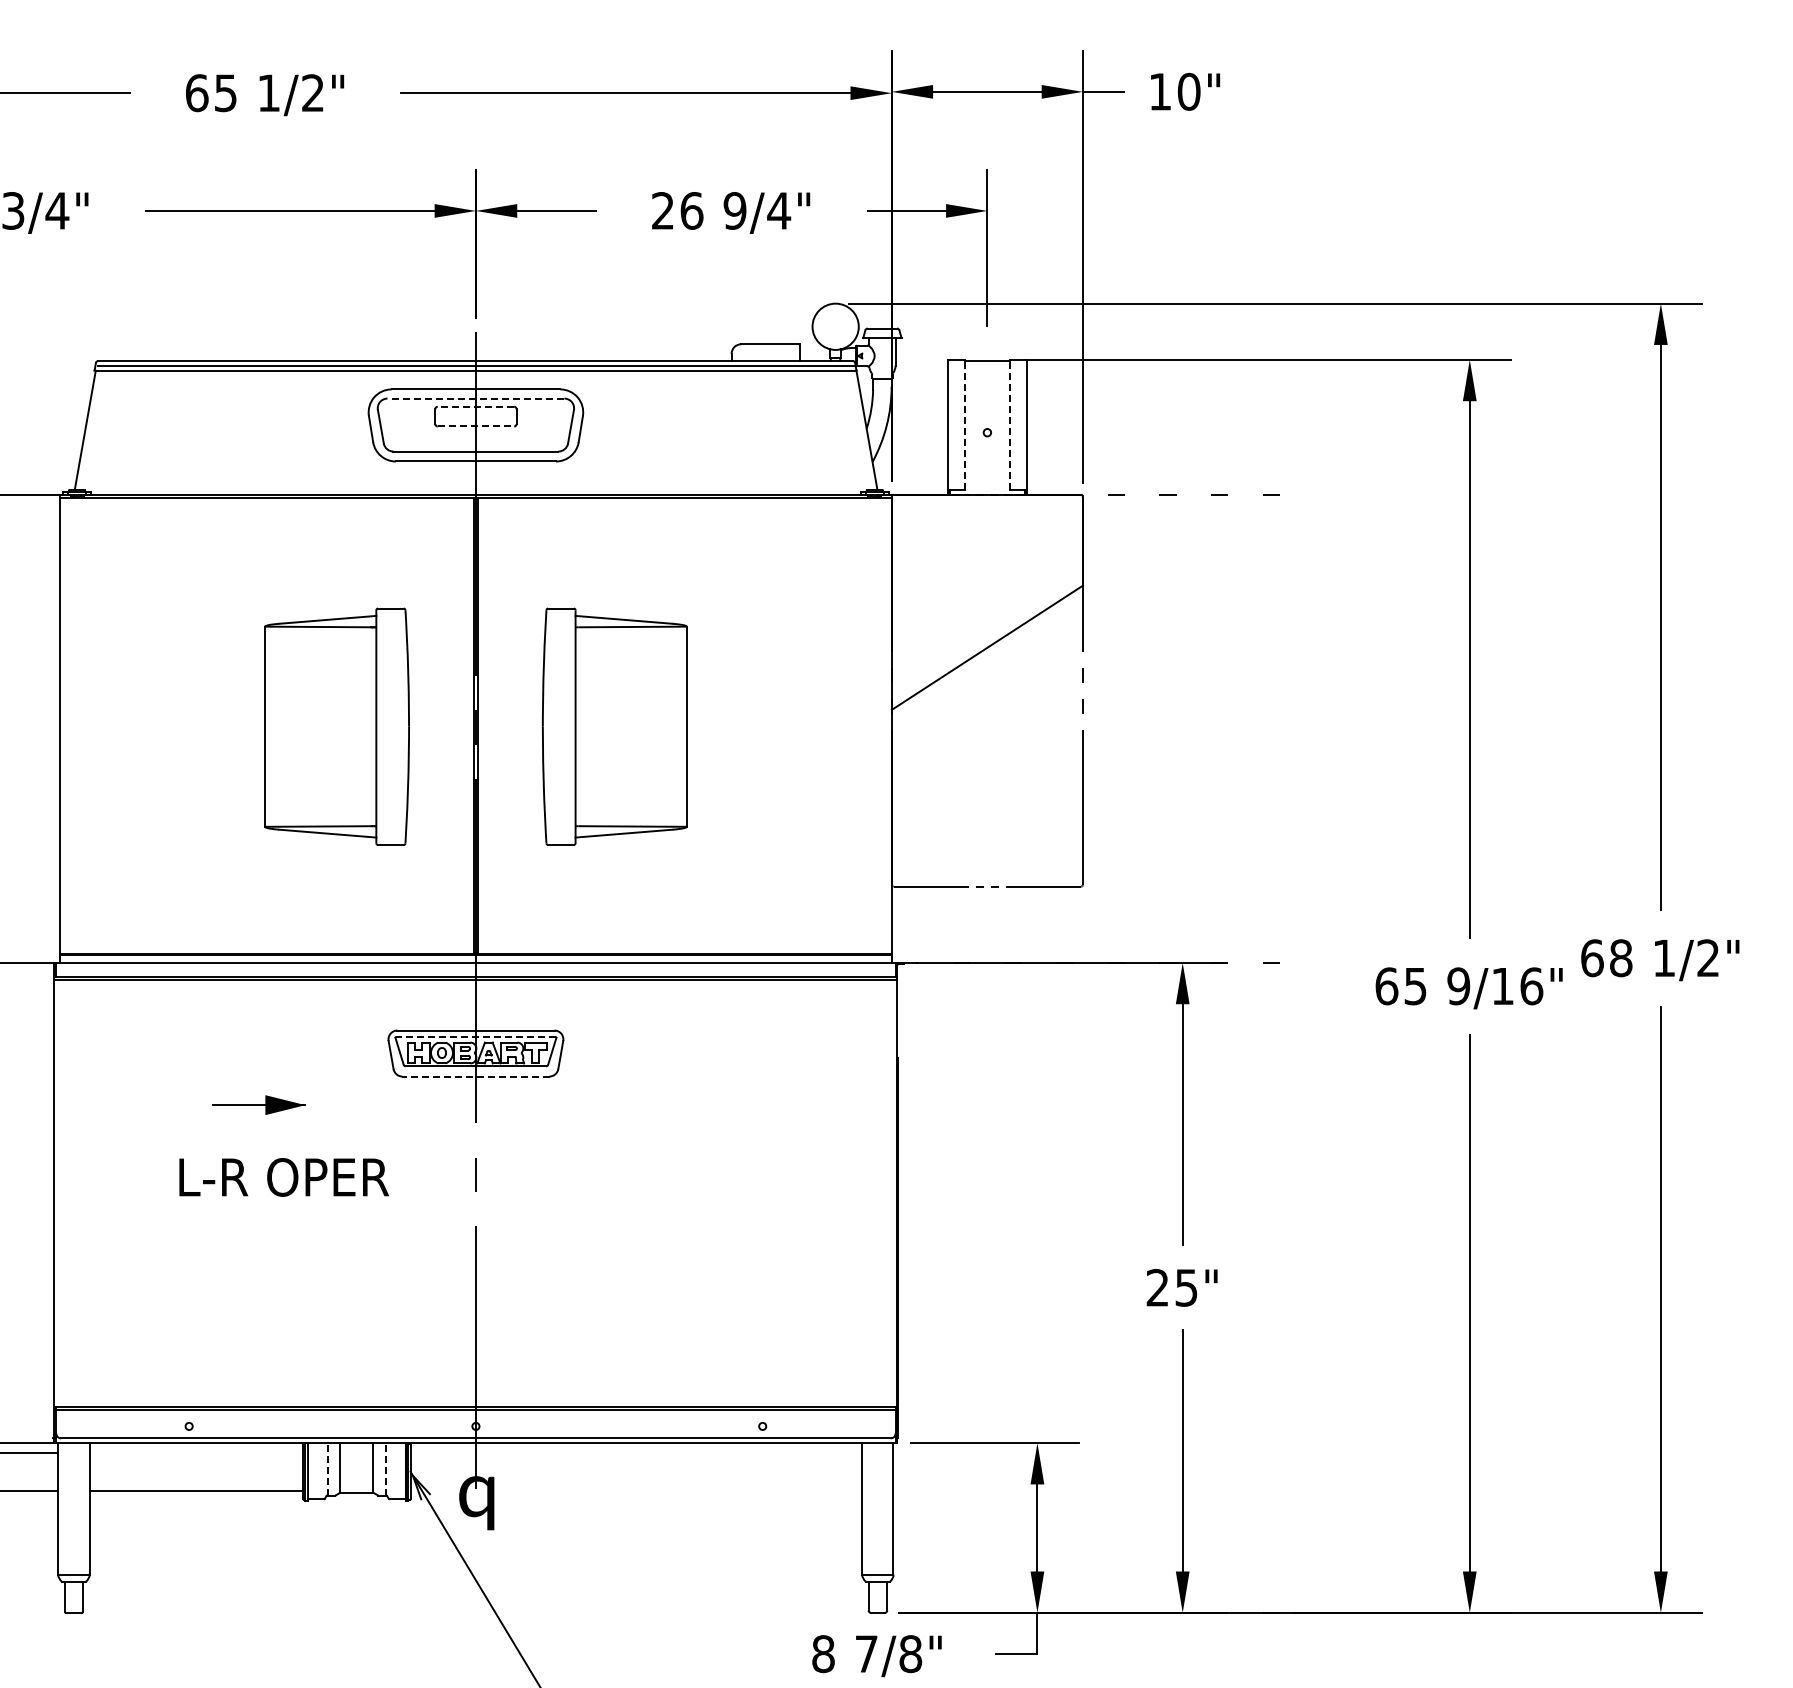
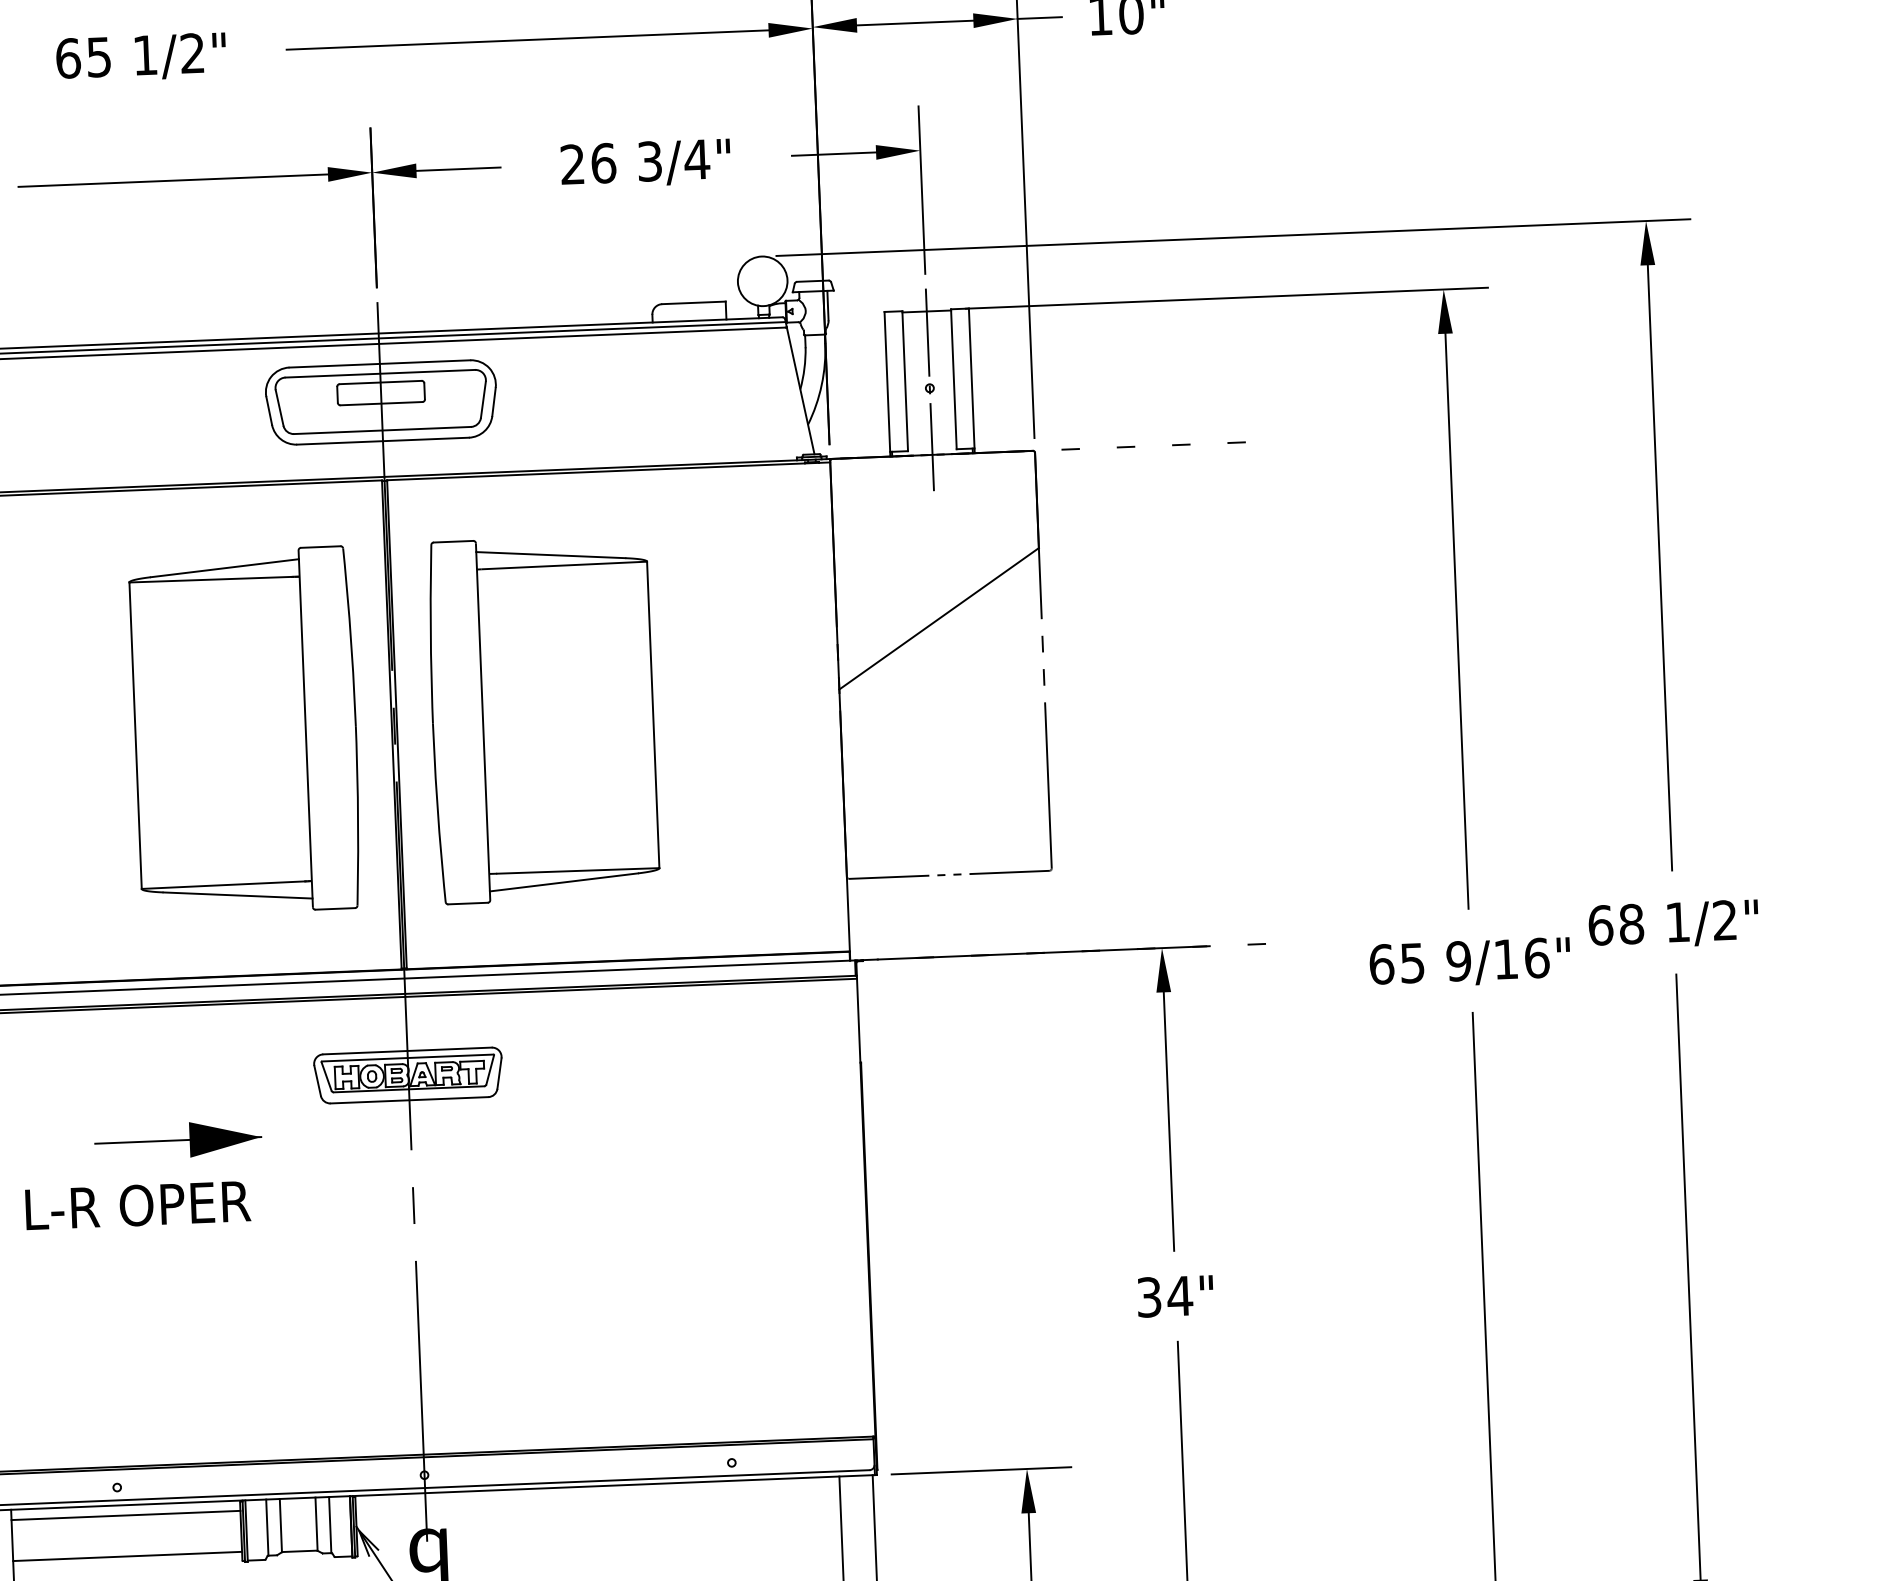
text: (734, 210) -> (649, 161), 9/4" -> 3/4"
line: (475, 398) -> (379, 373), dashed -> solid
line: (475, 406) -> (380, 382), dashed -> solid
line: (964, 424) -> (904, 380), dashed -> solid
line: (1010, 424) -> (954, 378), dashed -> solid
line: (476, 426) -> (382, 403), dashed -> solid
line: (987, 433) -> (930, 389), added
part: (336, 726) -> (244, 731), size x1.43
part: (614, 726) -> (542, 719), size x1.43
line: (475, 1037) -> (407, 1058), dashed -> solid
line: (475, 1076) -> (409, 1100), dashed -> solid
part: (258, 1104) -> (177, 1139), size x1.67
text: (283, 1177) -> (137, 1205), moved
text: (1172, 1287) -> (1165, 1296), 25" -> 34"
line: (196, 1452) -> (126, 1515), added
line: (327, 1468) -> (267, 1526), dashed -> solid
line: (386, 1468) -> (330, 1524), dashed -> solid

